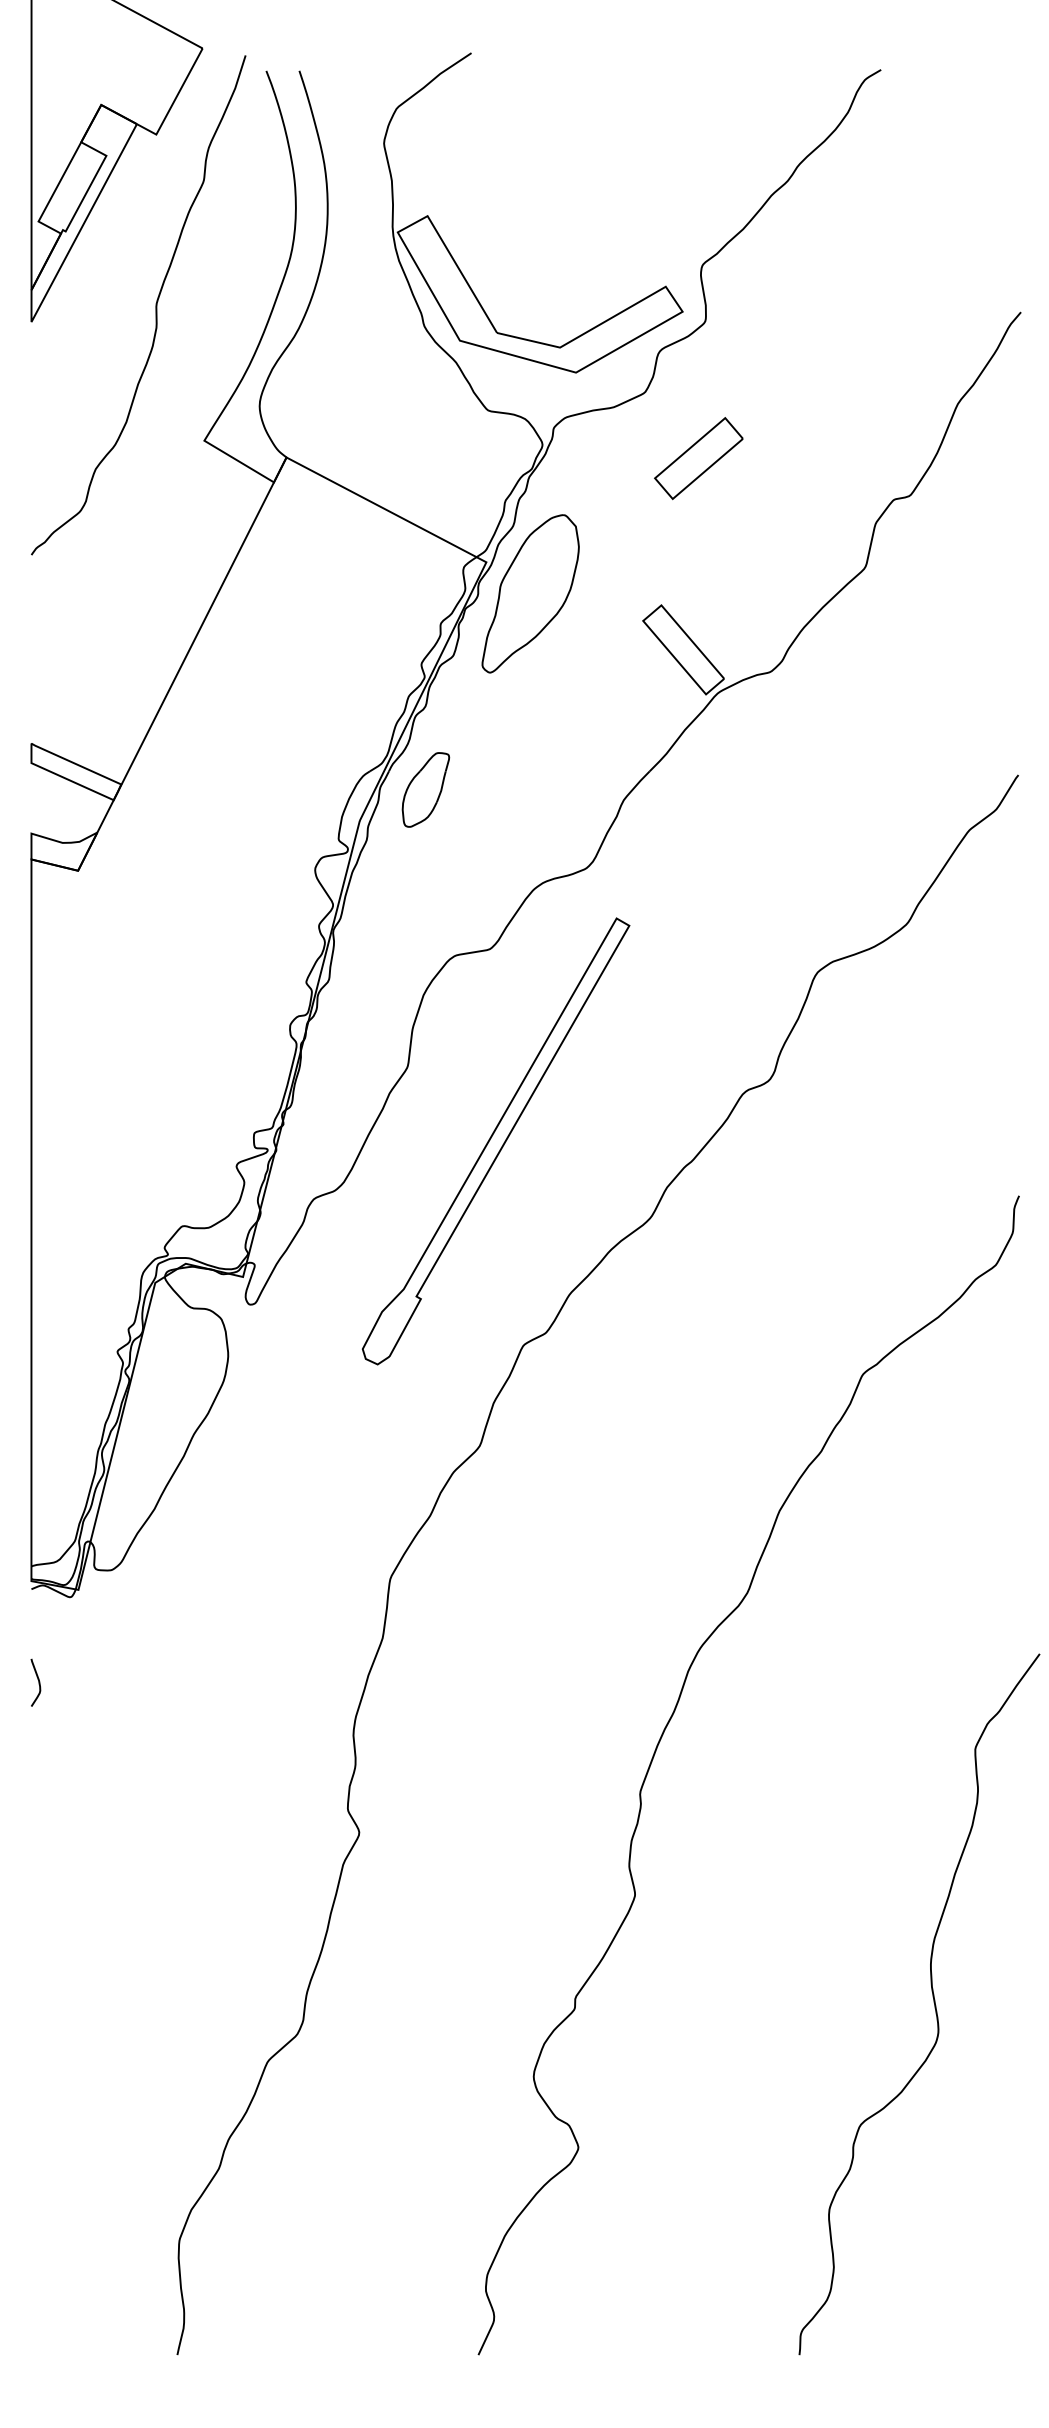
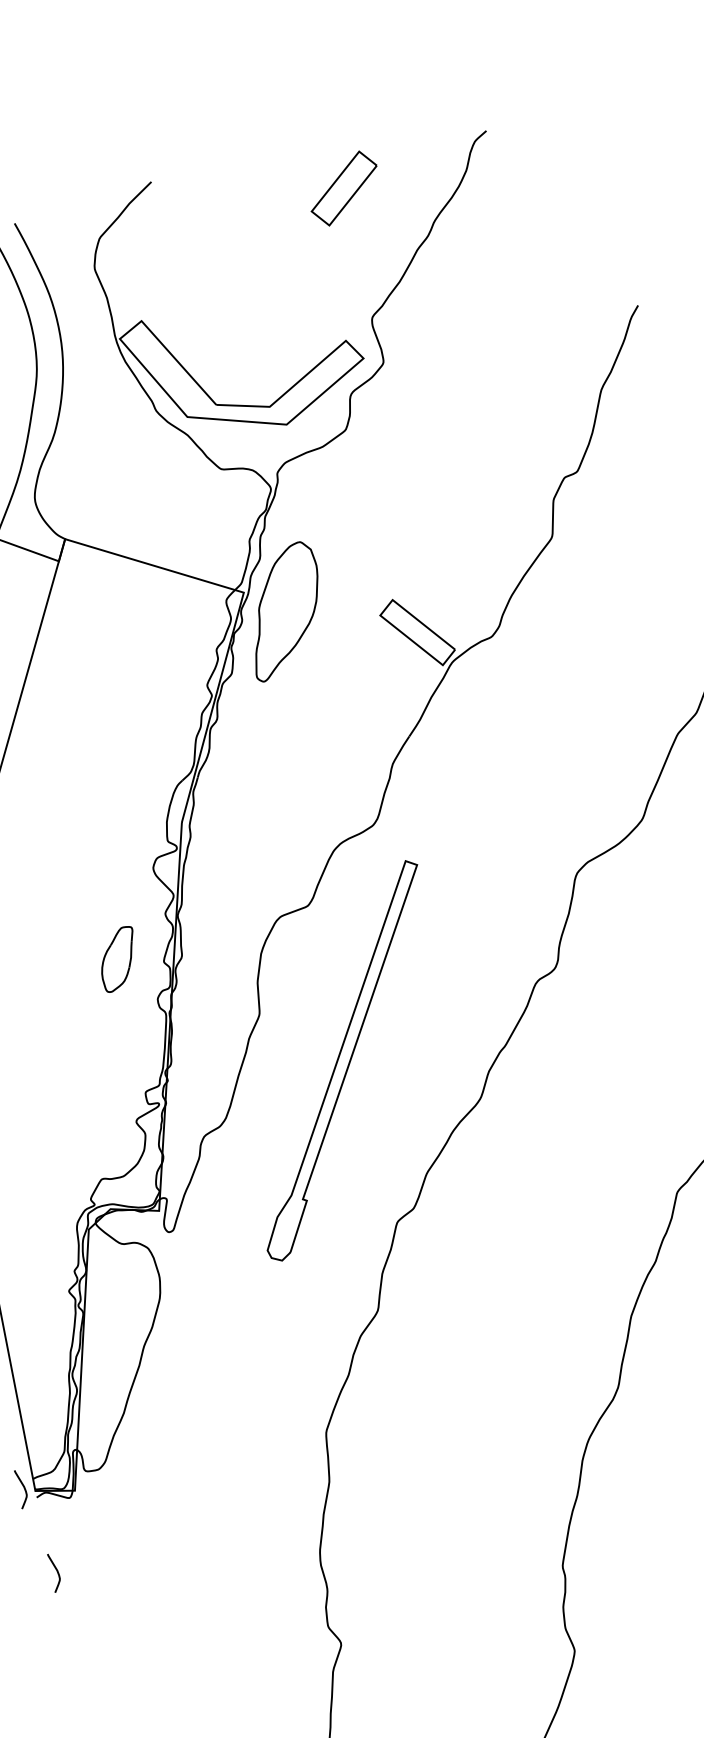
part: (698, 458) -> (343, 188), moved
part: (425, 789) -> (118, 959), moved
curve: (18, 1575) -> (24, 1488), added

